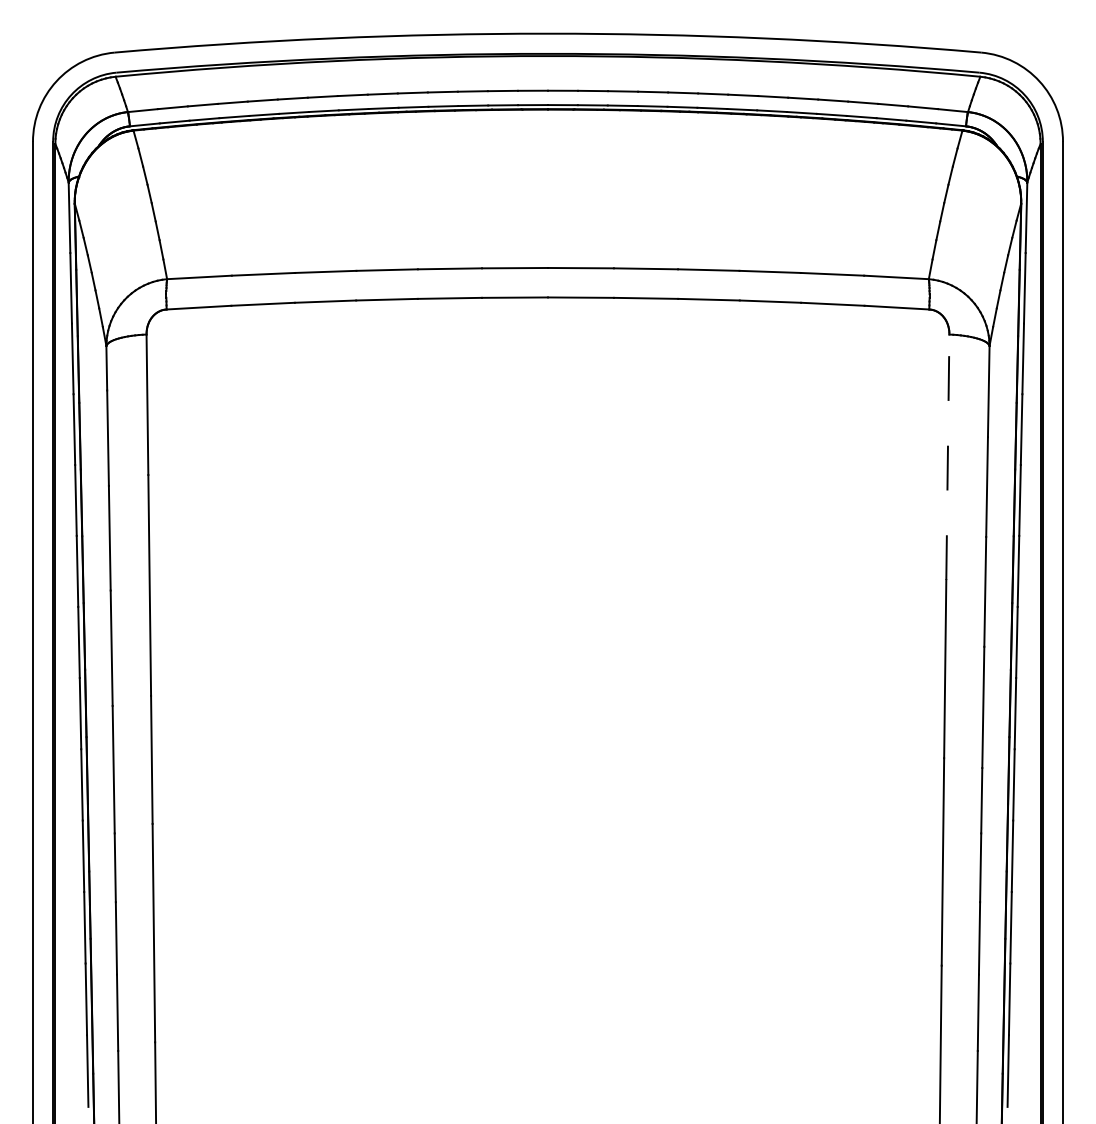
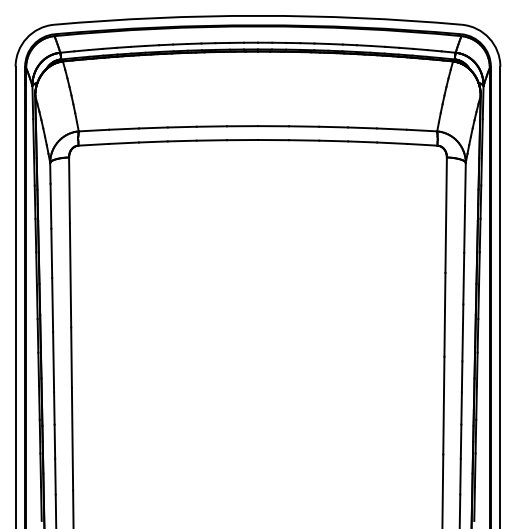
line: (948, 457) -> (446, 215), dashed -> solid

